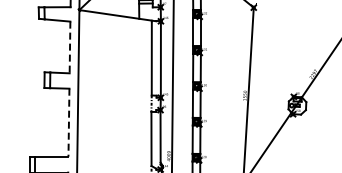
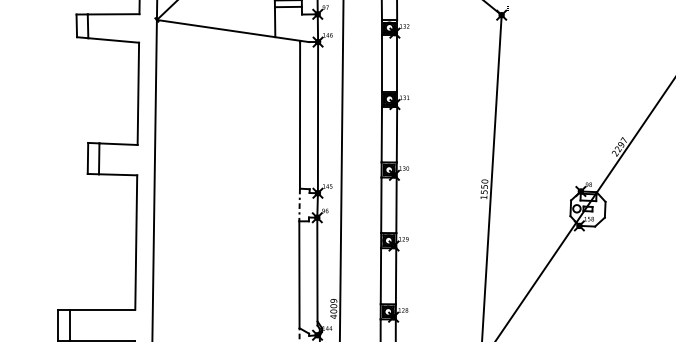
line: (70, 47) -> (139, 93), dashed -> solid
line: (68, 122) -> (135, 242), dashed -> solid

